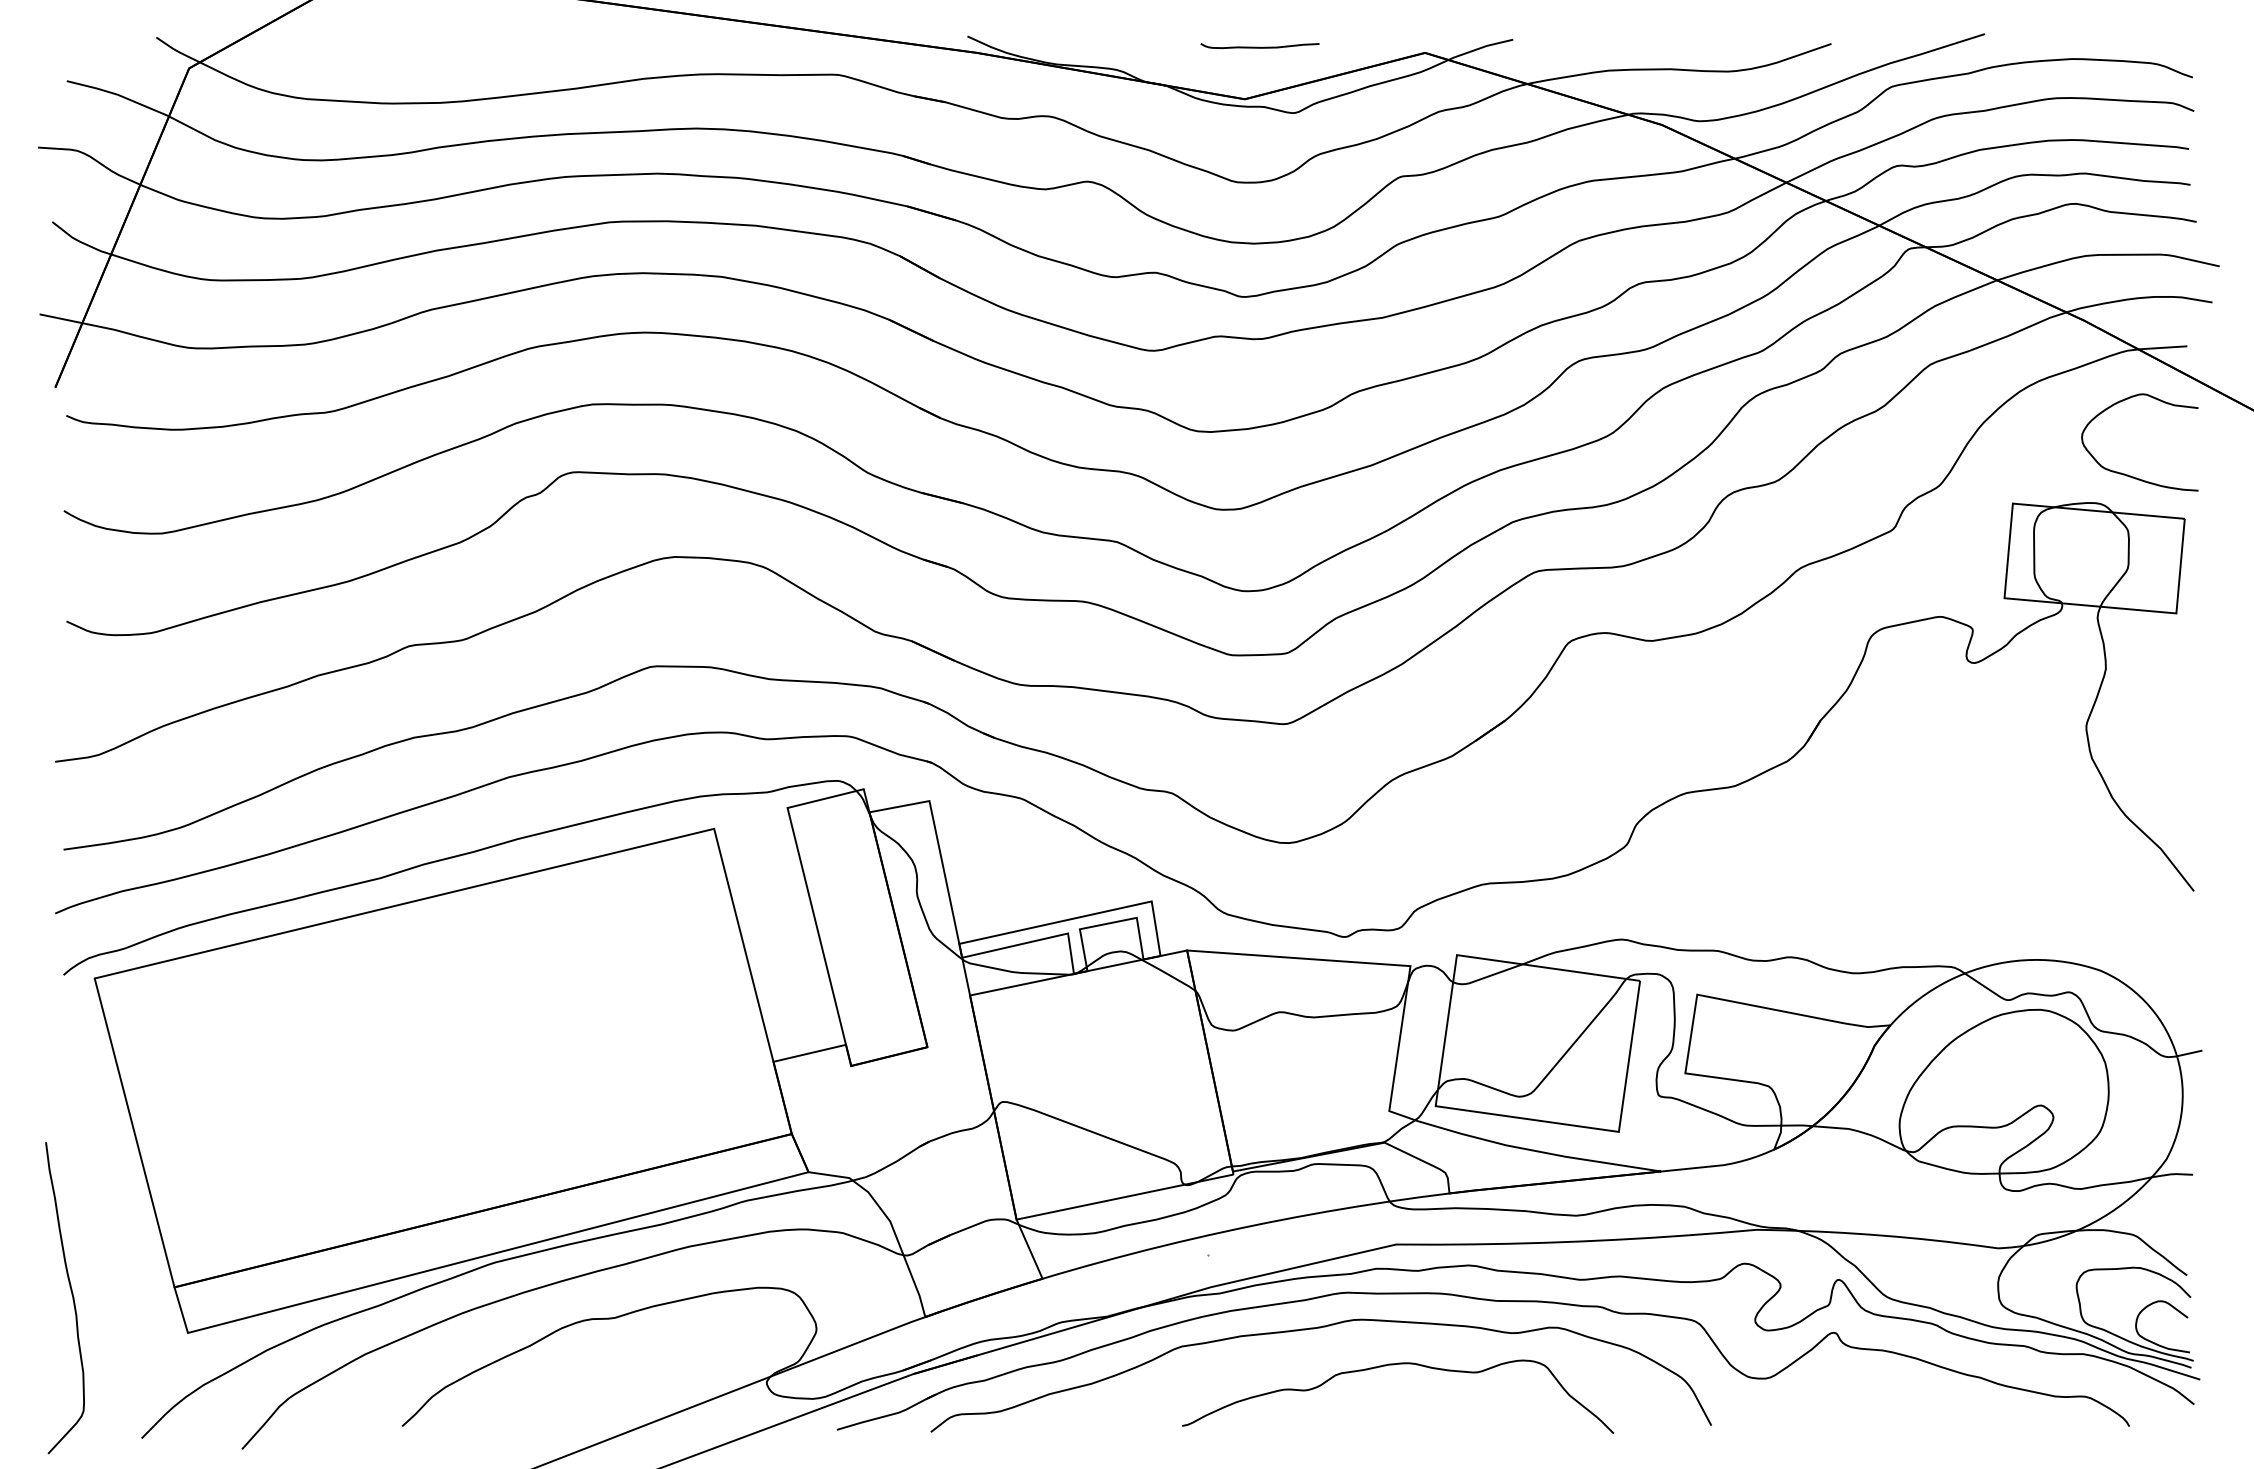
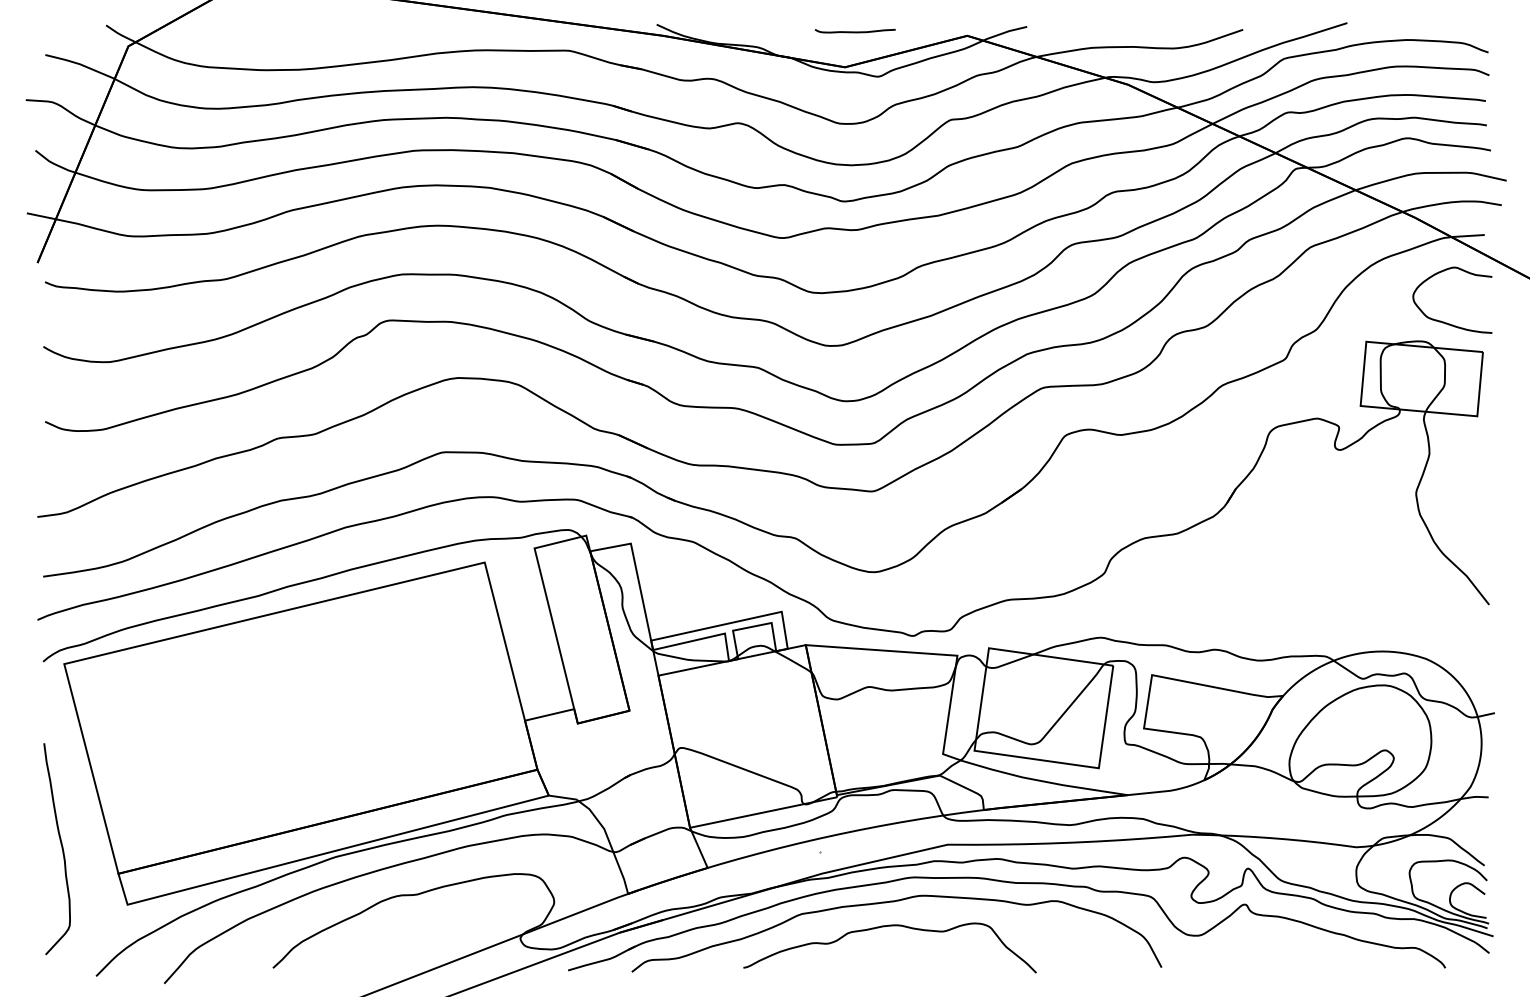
curve: (71, 1297) -> (61, 848), moved
curve: (1389, 1366) -> (884, 927), moved

